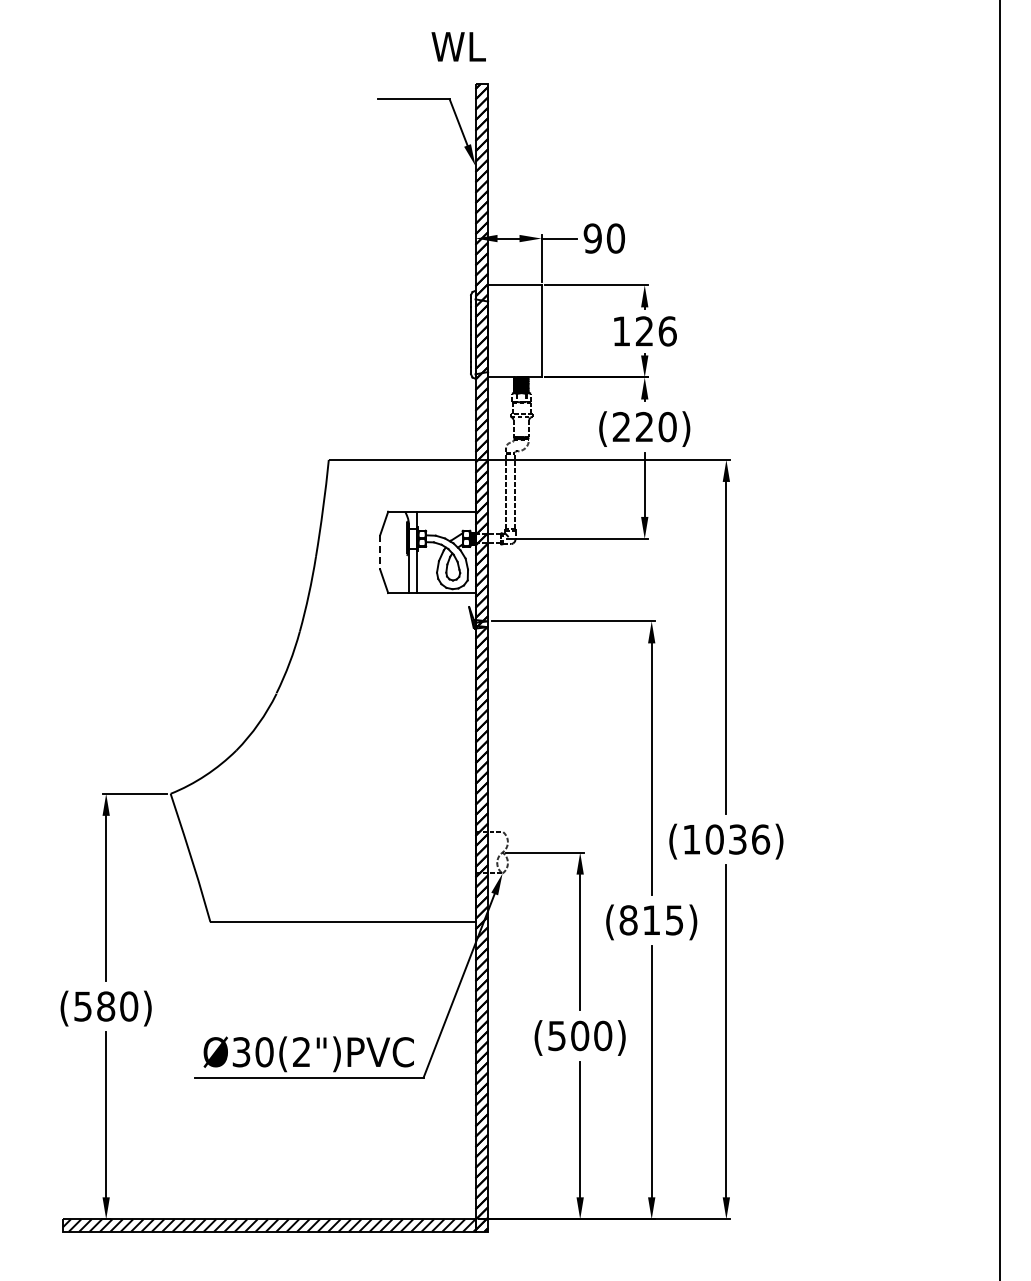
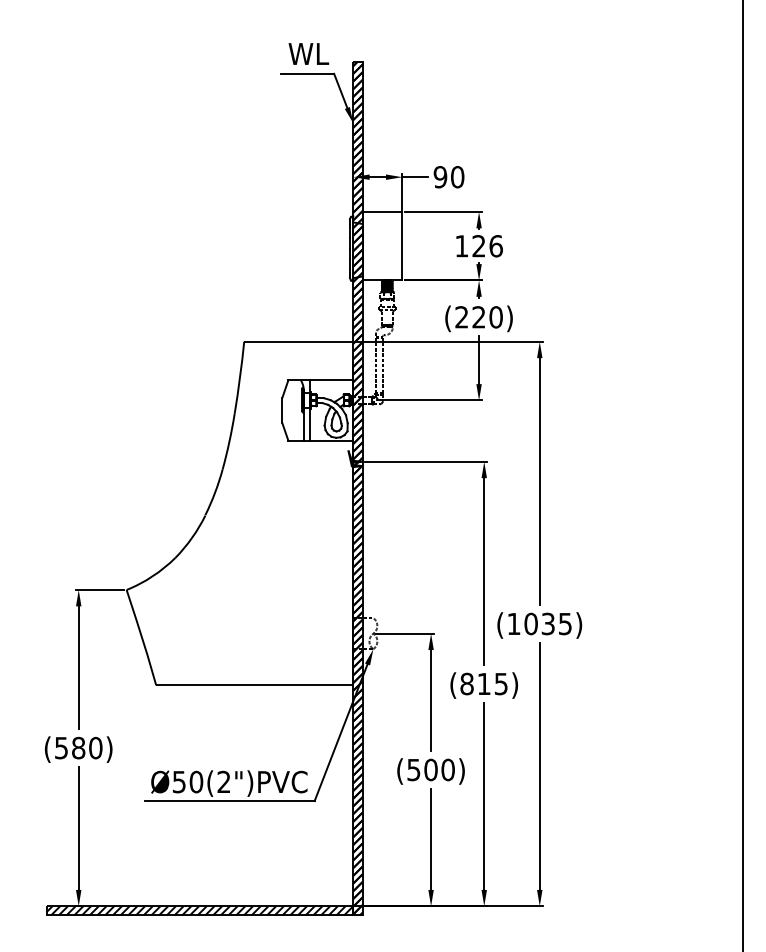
text: (458, 46) -> (308, 53), moved
line: (380, 552) -> (282, 410), dashed -> solid
text: (761, 839) -> (565, 623), (1036) -> (1035)
text: (241, 1051) -> (179, 781), Ø30(2")PVC -> Ø50(2")PVC

